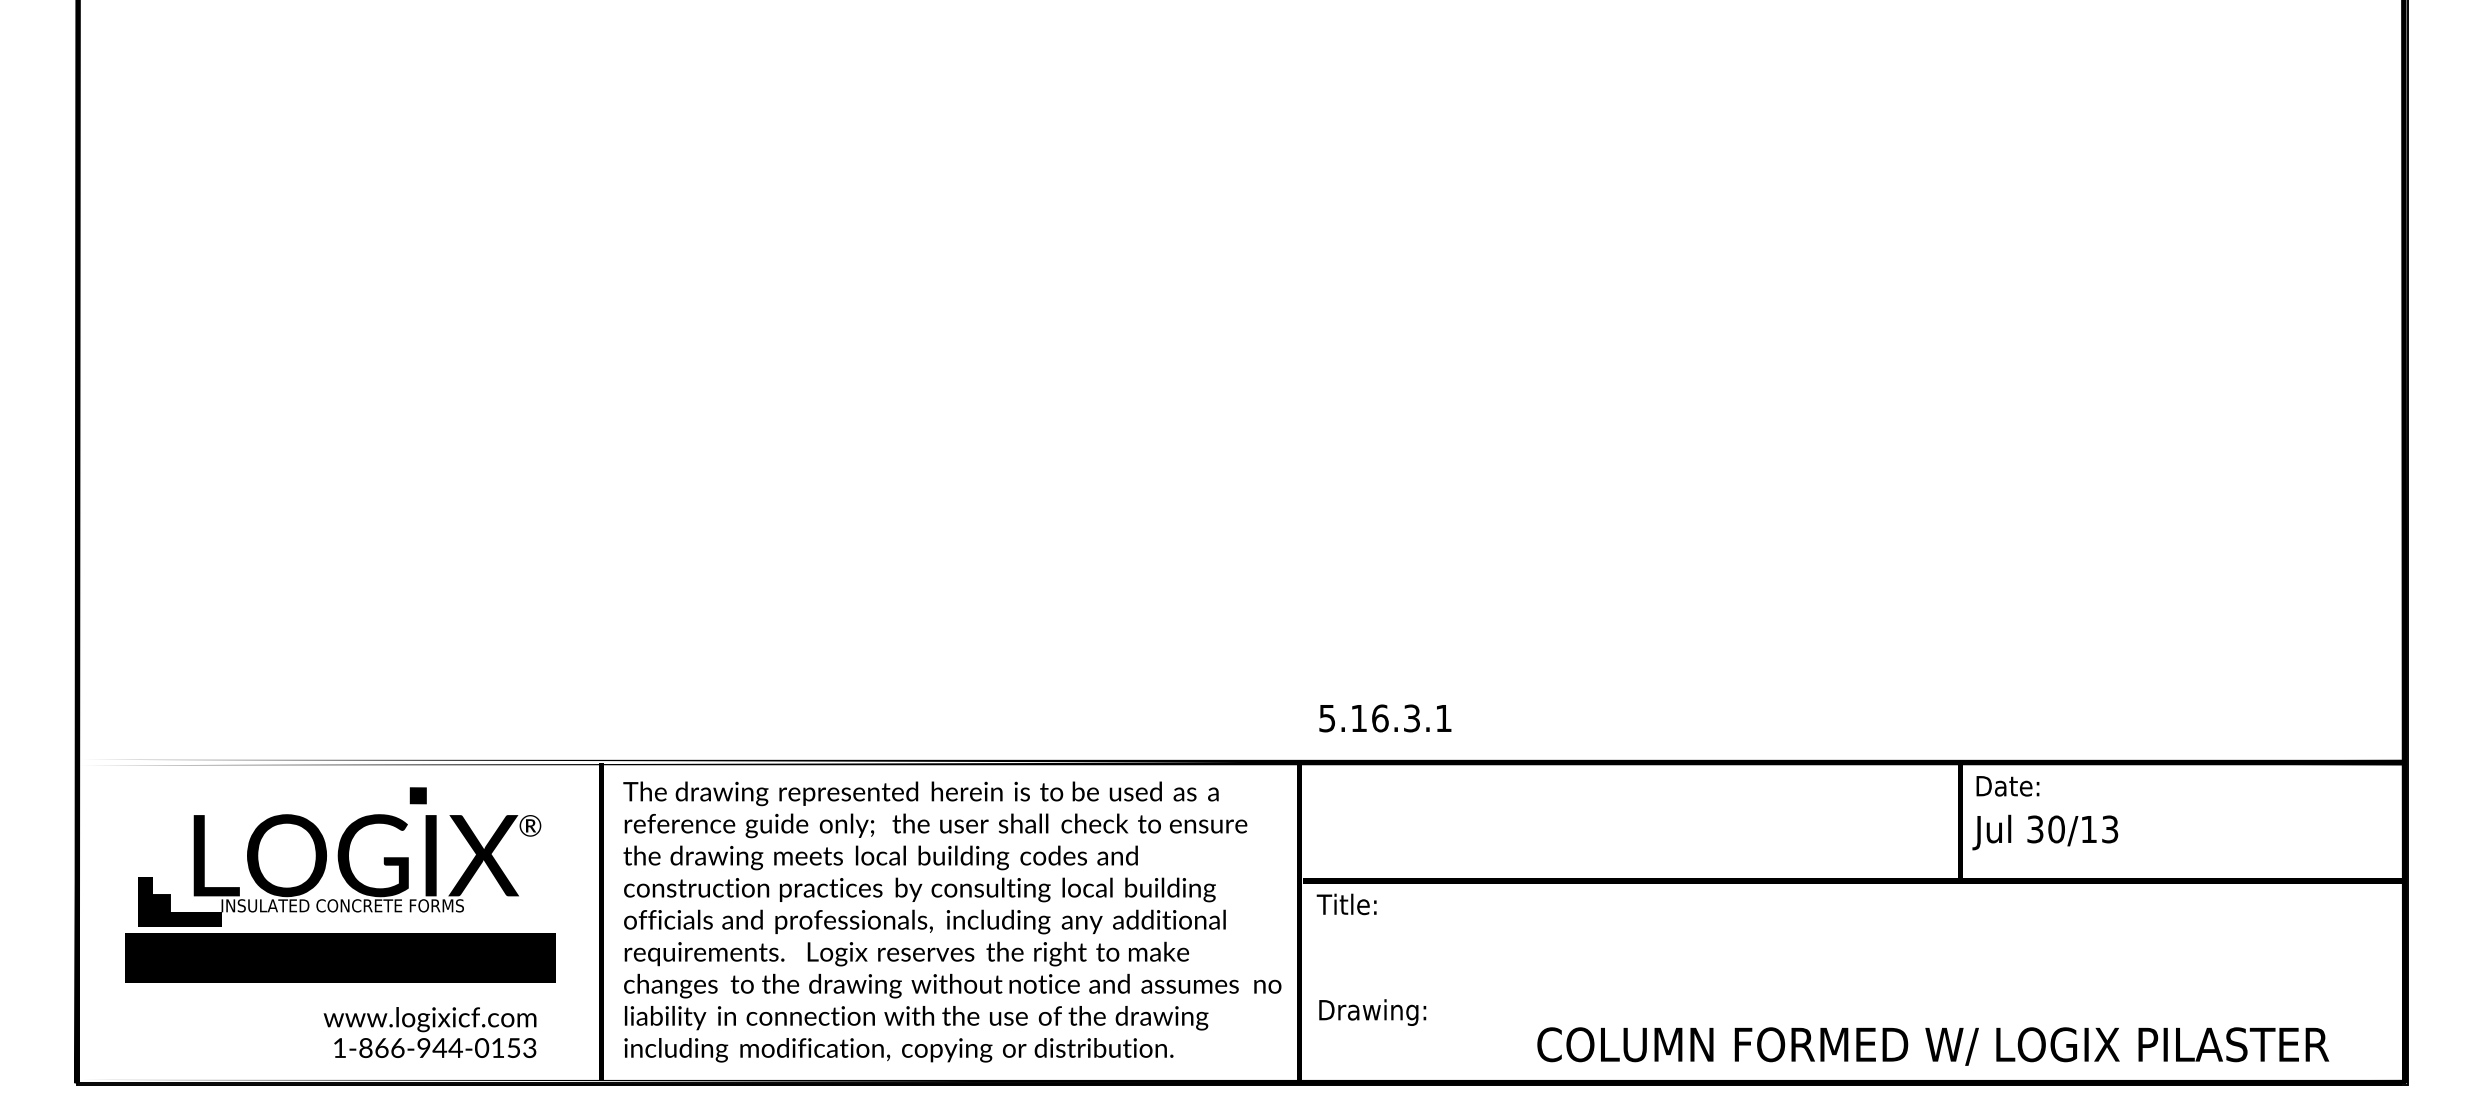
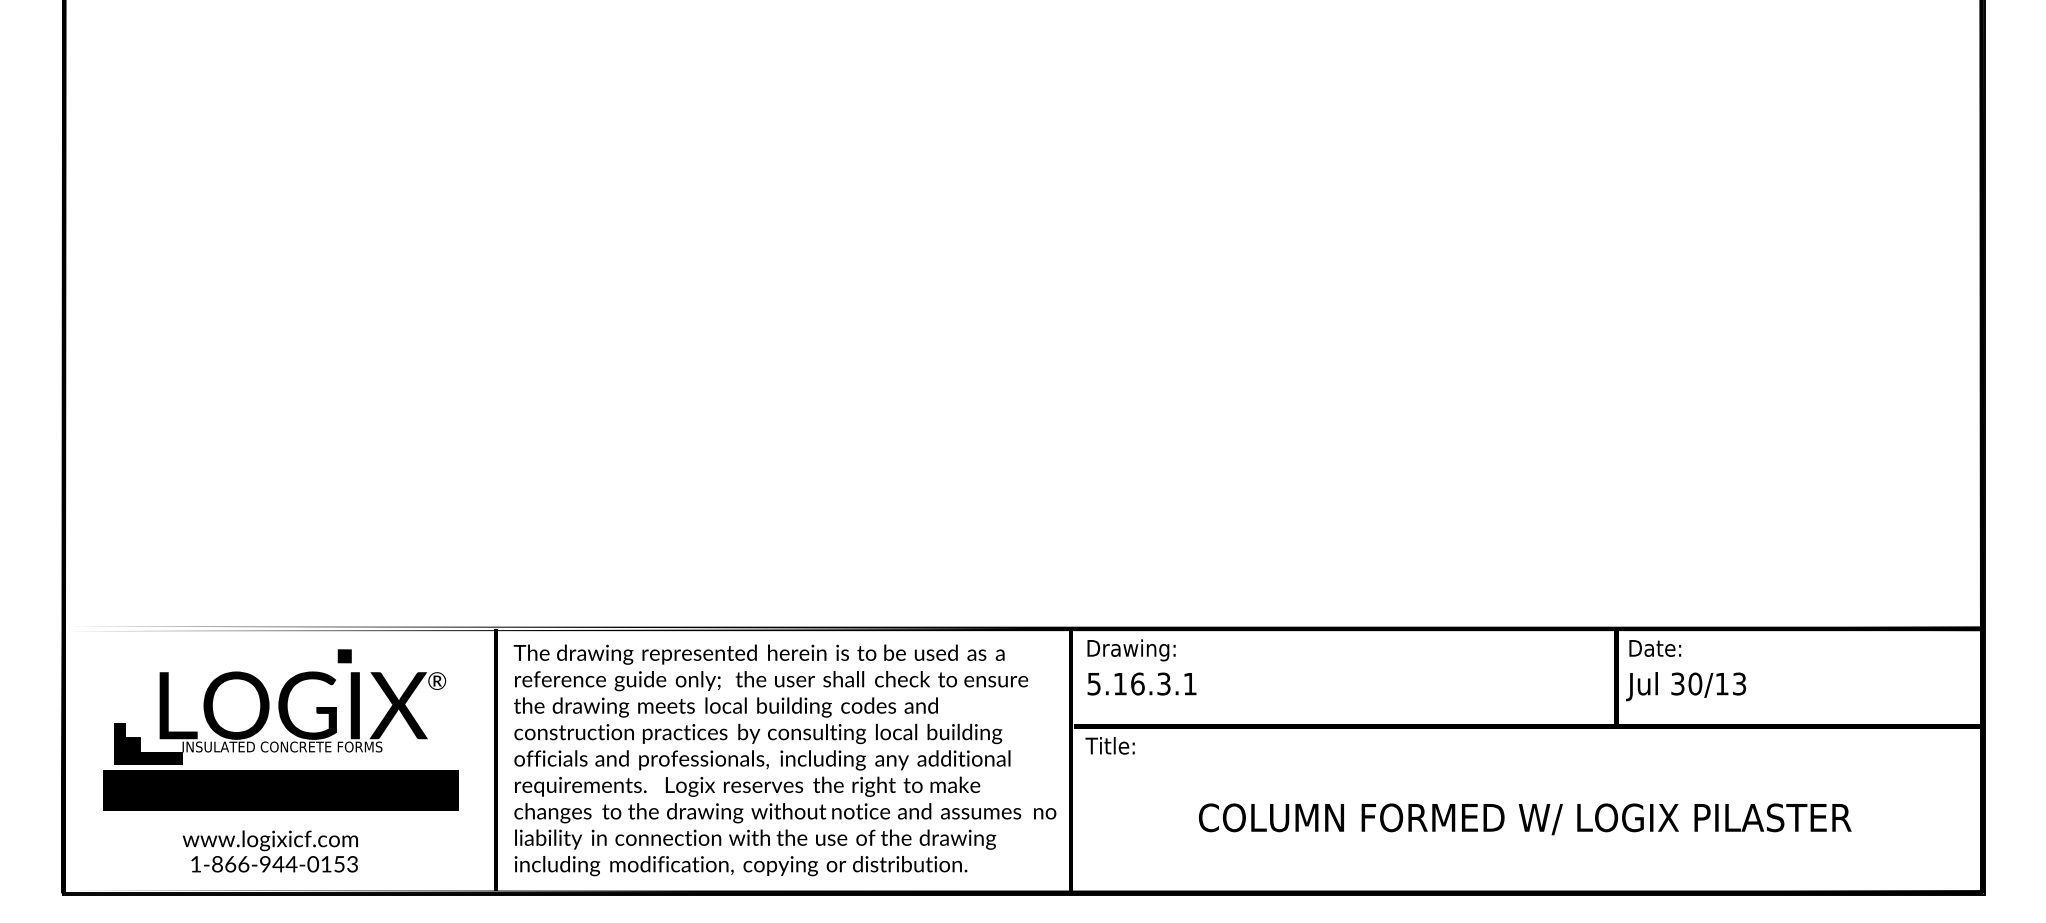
text: (1385, 718) -> (1142, 684), moved
text: (1372, 1012) -> (1131, 650), moved
text: (429, 1032) -> (269, 851), moved
text: (1933, 1046) -> (1525, 819), moved

